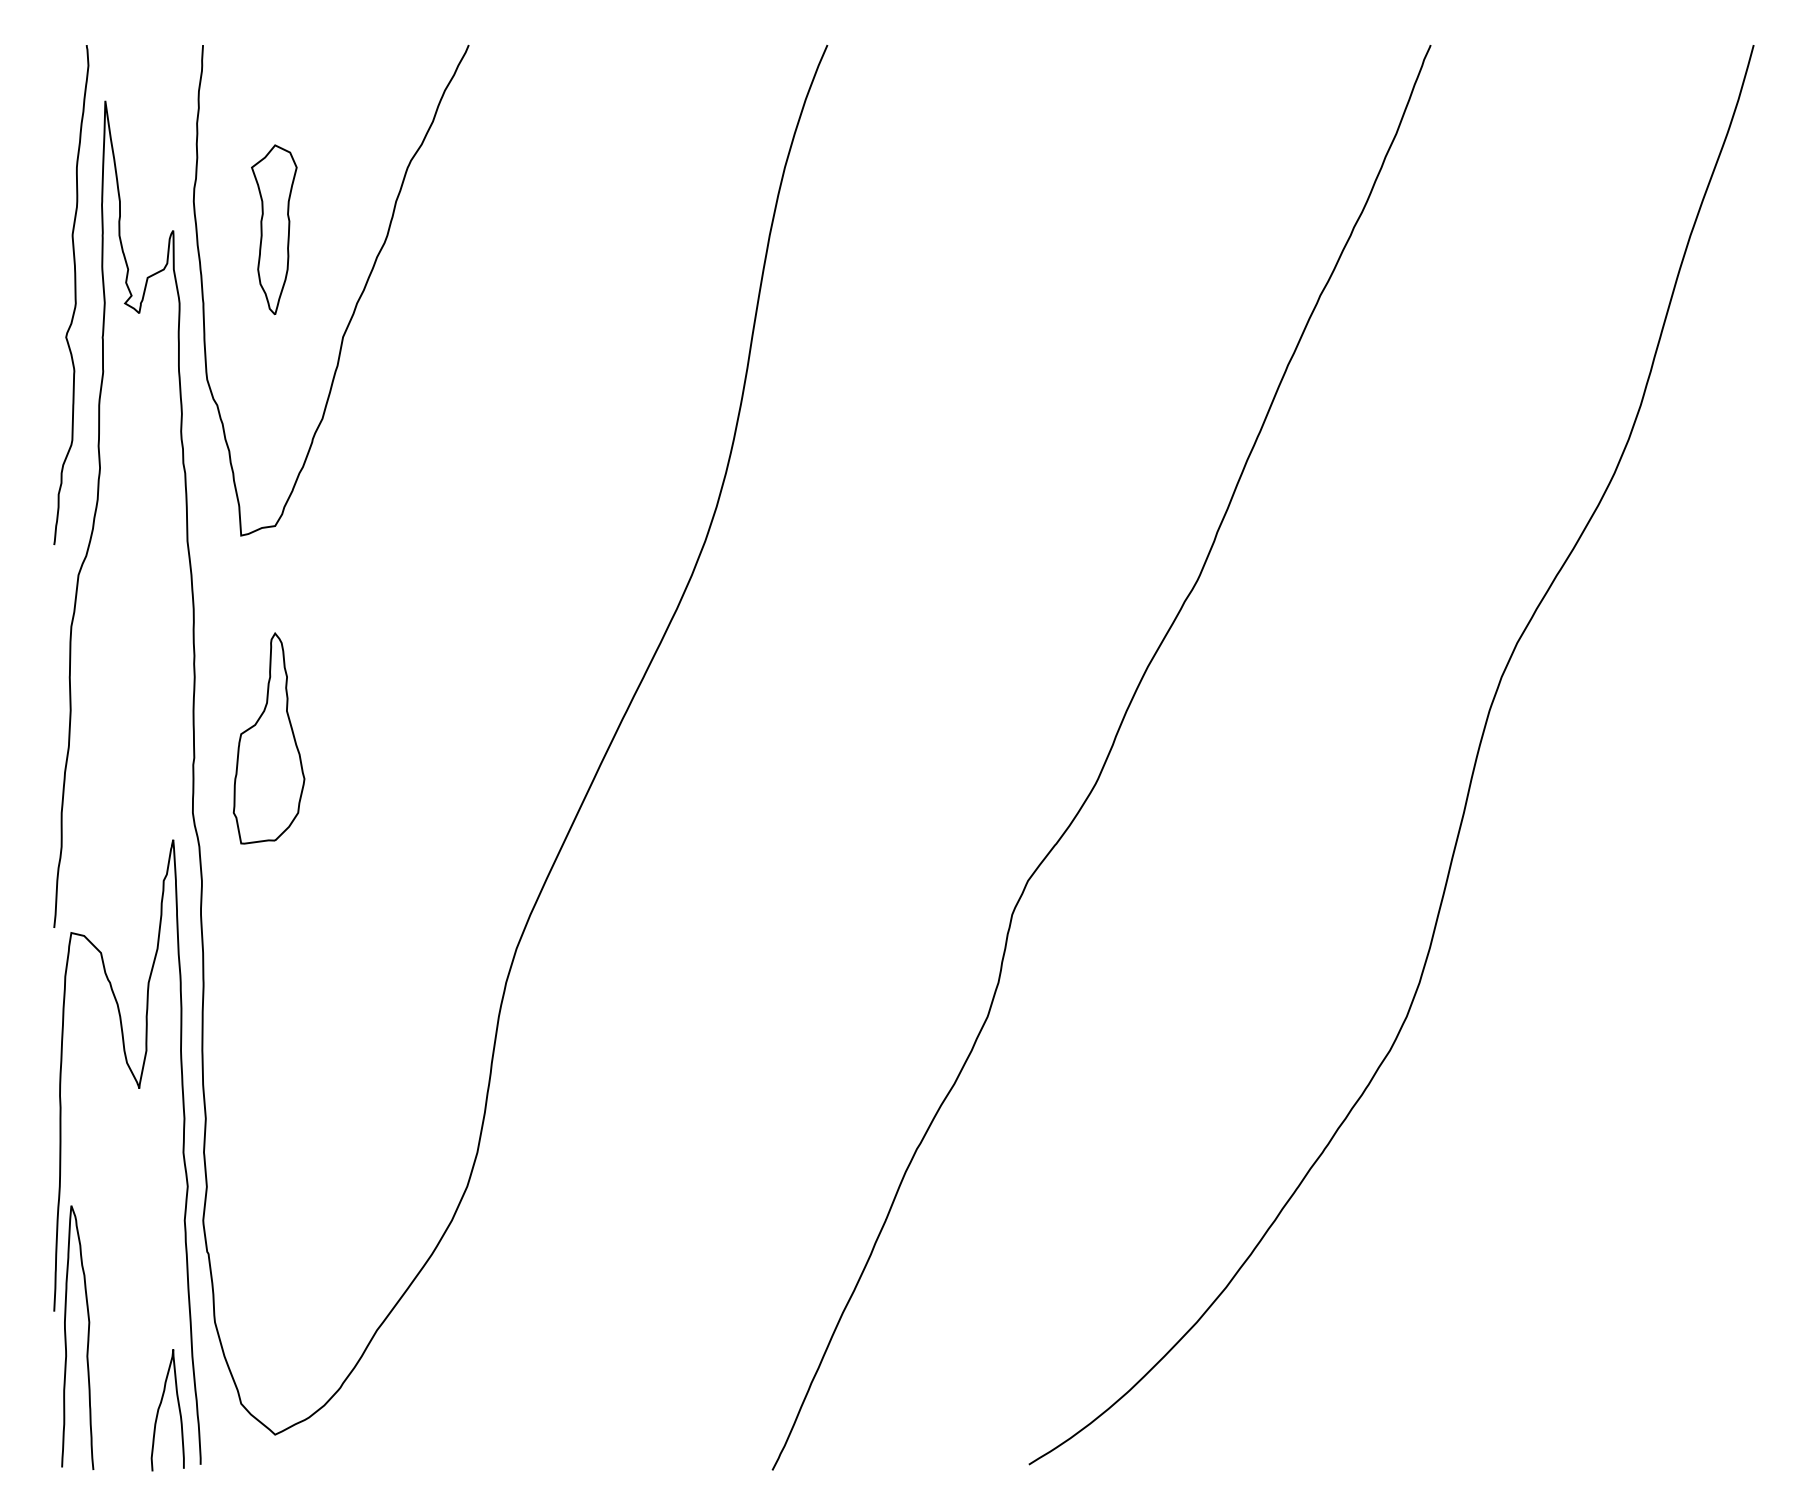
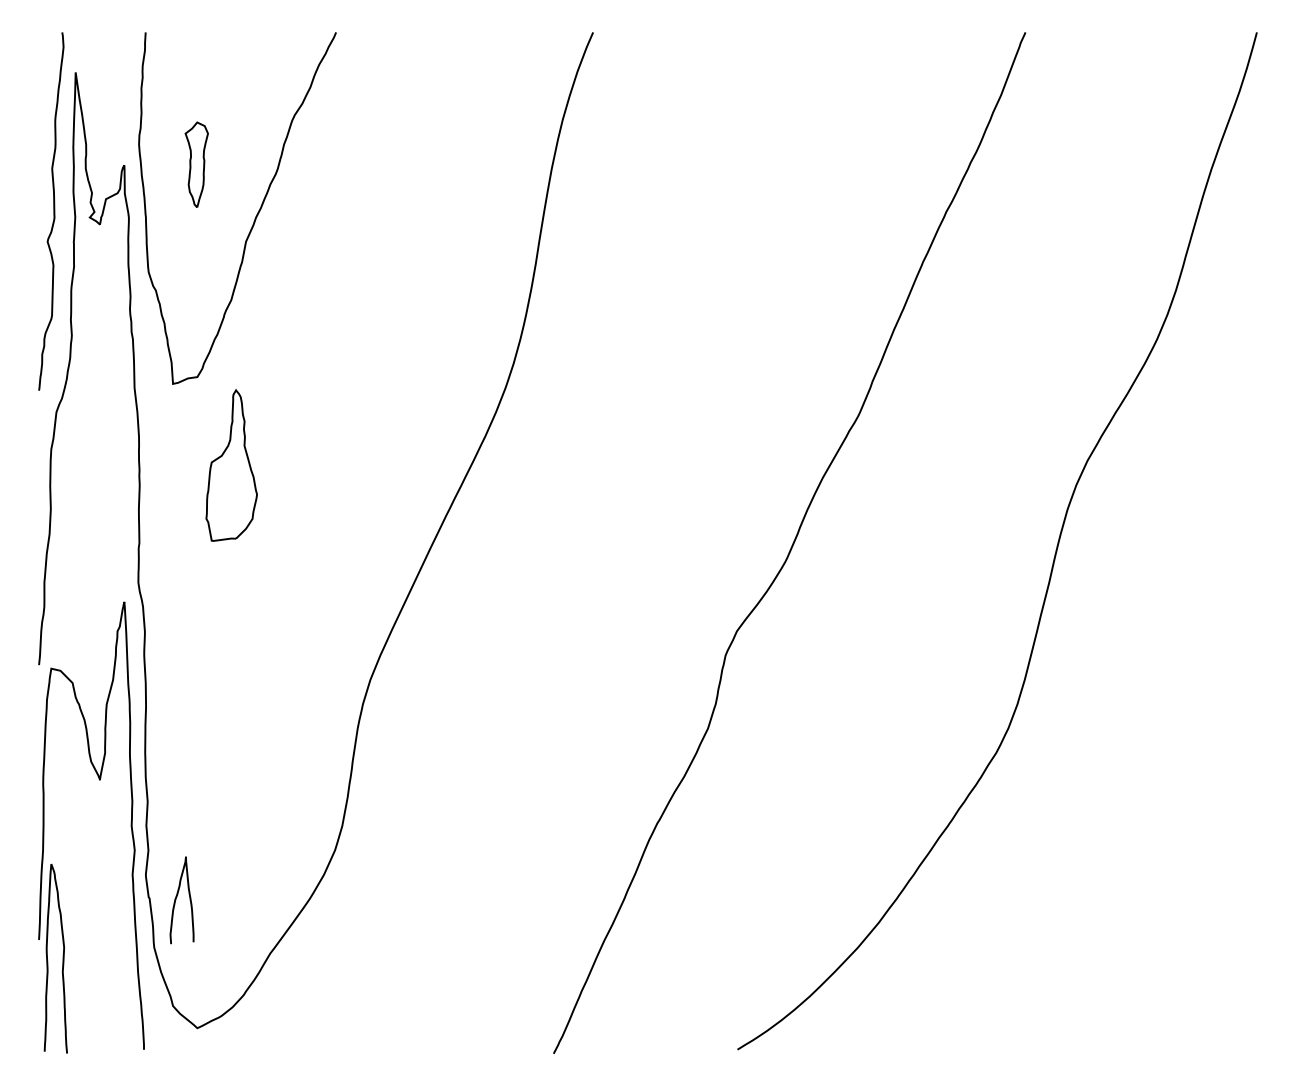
part: (274, 229) -> (196, 164), size x0.7
part: (268, 738) -> (231, 465), moved
curve: (160, 1407) -> (176, 898), moved

